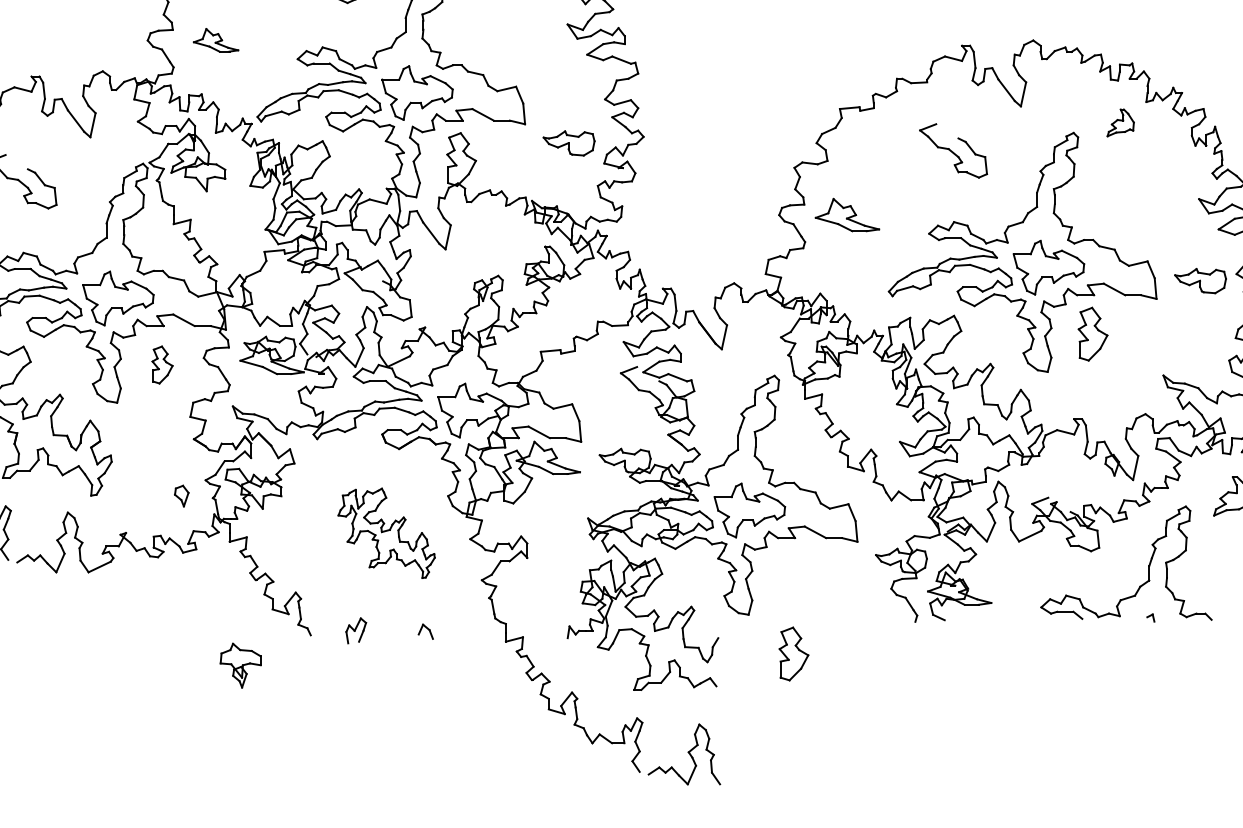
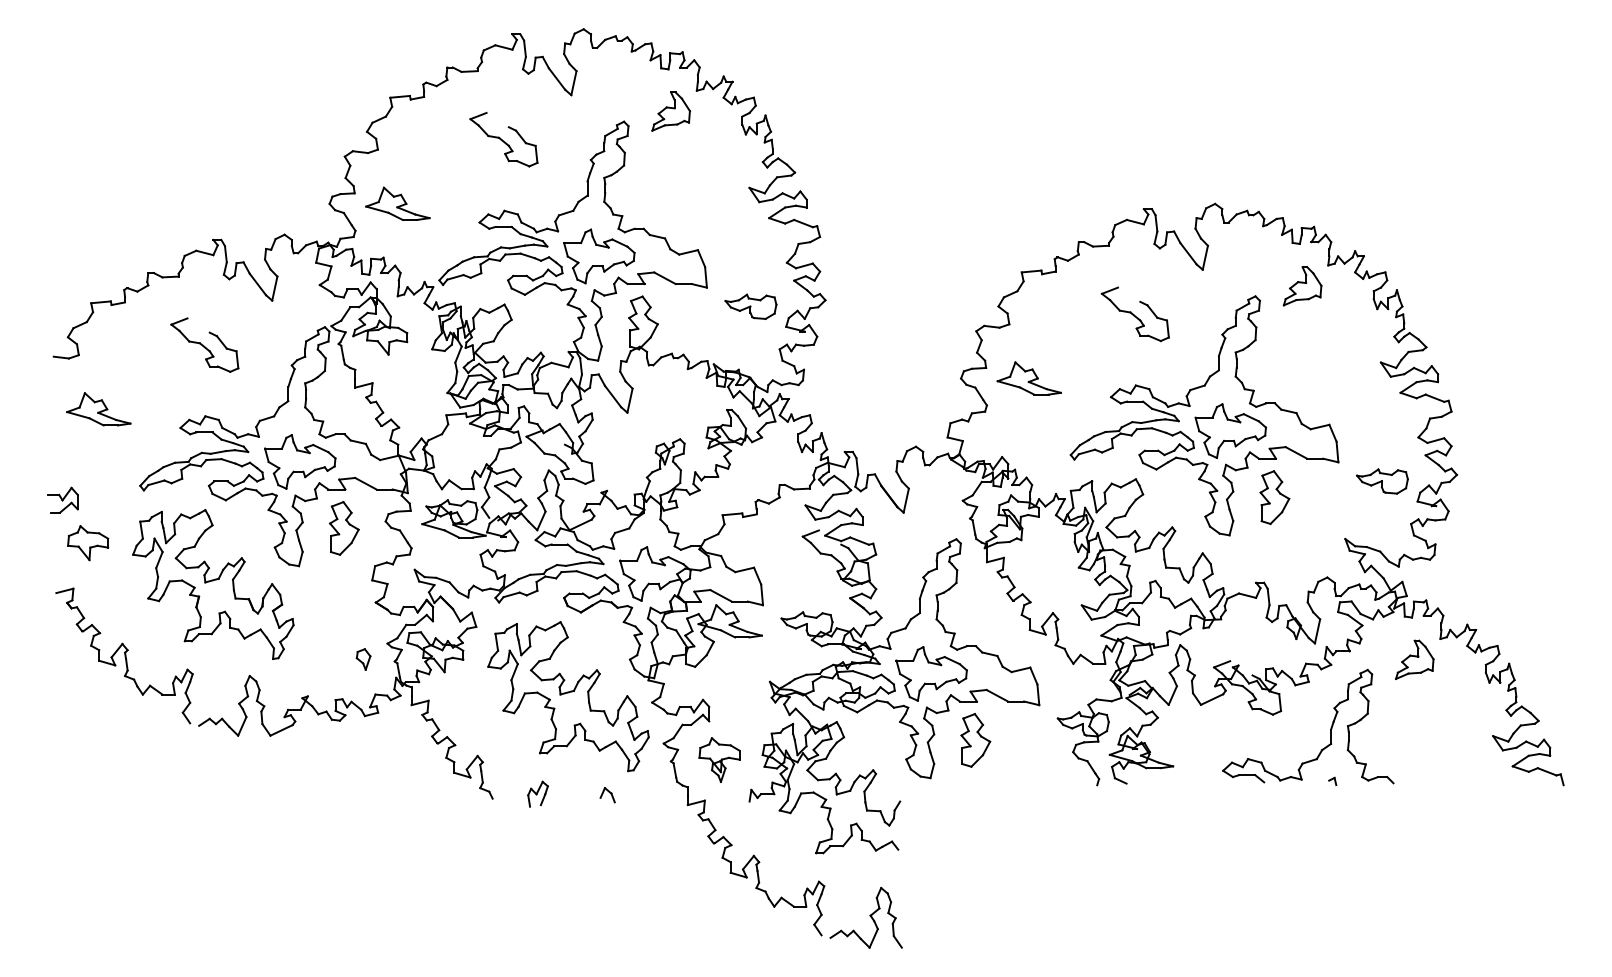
part: (215, 40) -> (397, 203), size x1.43
part: (1120, 123) -> (1302, 286), size x1.43
part: (1200, 281) -> (1382, 481), moved
part: (162, 365) -> (344, 528), size x1.43
part: (386, 533) -> (568, 696), size x1.67
part: (793, 654) -> (975, 740), moved
part: (240, 665) -> (719, 759), moved

